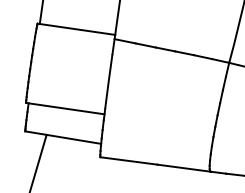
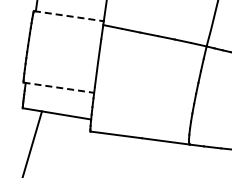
line: (77, 29) -> (69, 16), solid -> dashed
line: (64, 108) -> (58, 87), solid -> dashed

